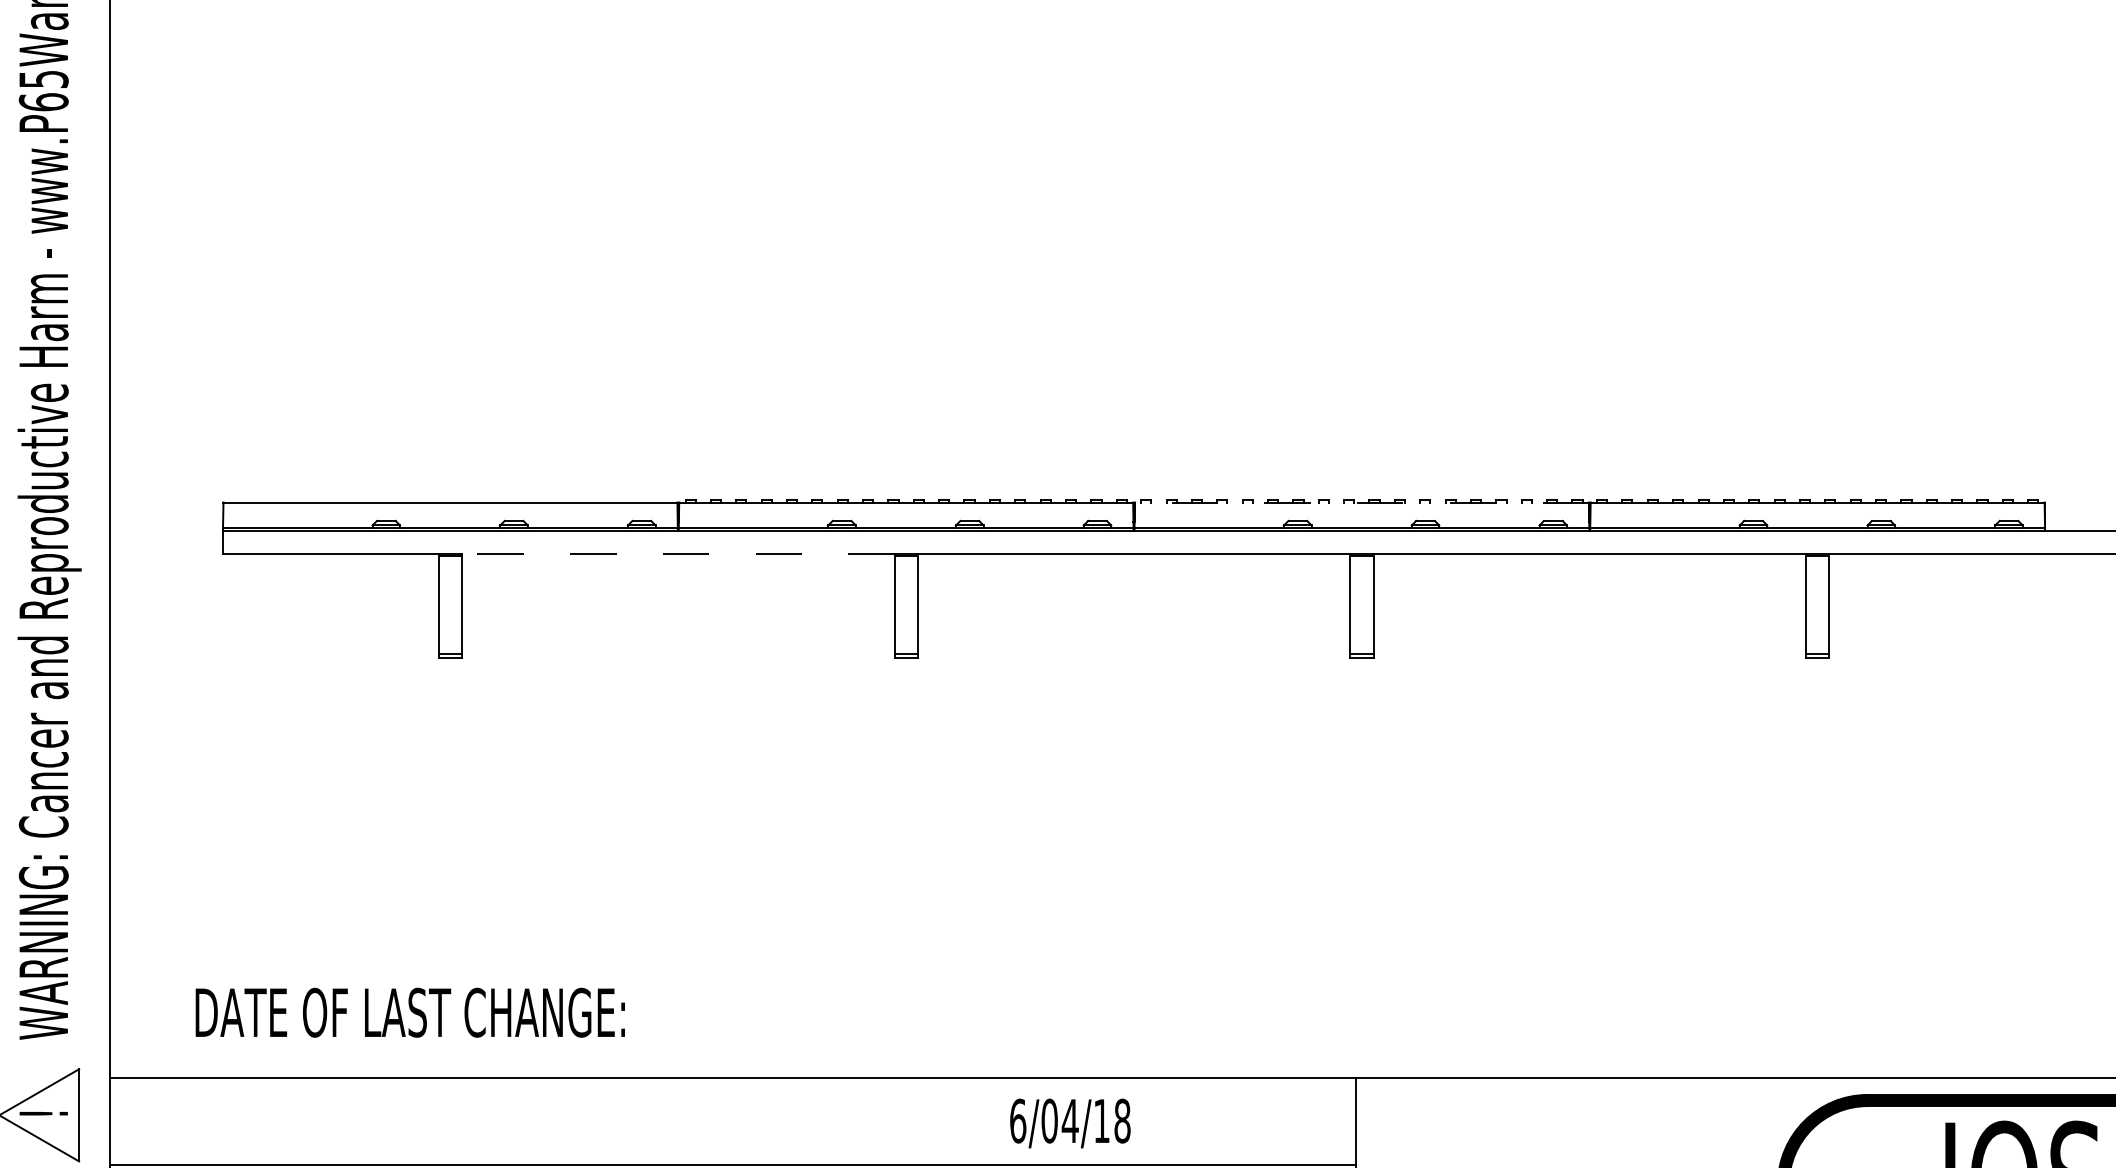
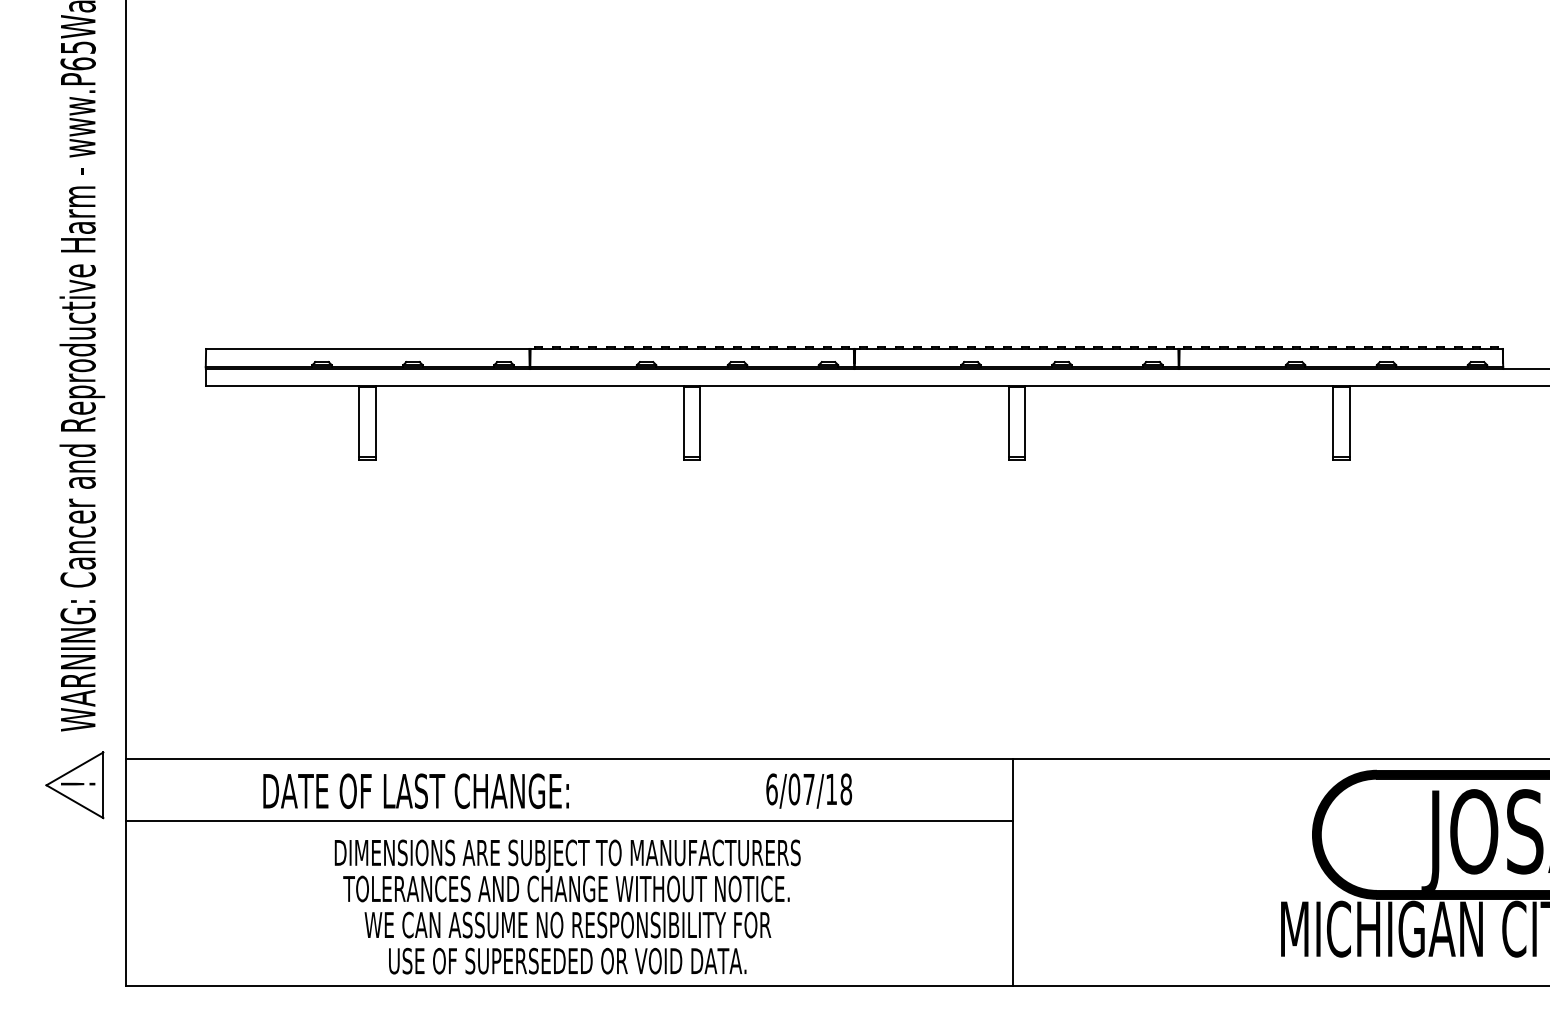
line: (1361, 501) -> (1016, 348), dashed -> solid
line: (677, 553) -> (529, 385), dashed -> solid
text: (409, 1011) -> (415, 790), moved
text: (1070, 1121) -> (809, 789), 6/04/18 -> 6/07/18

